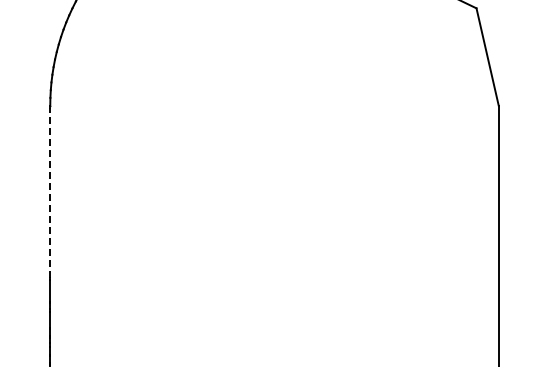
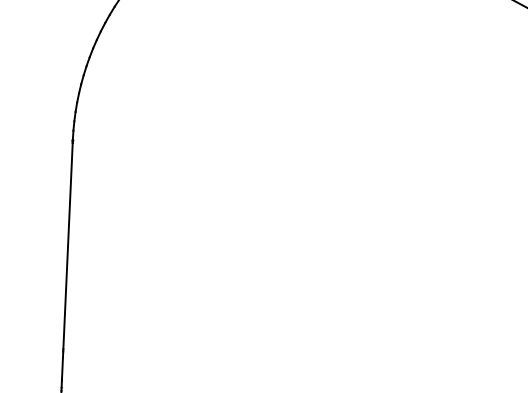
line: (50, 192) -> (68, 245), dashed -> solid

